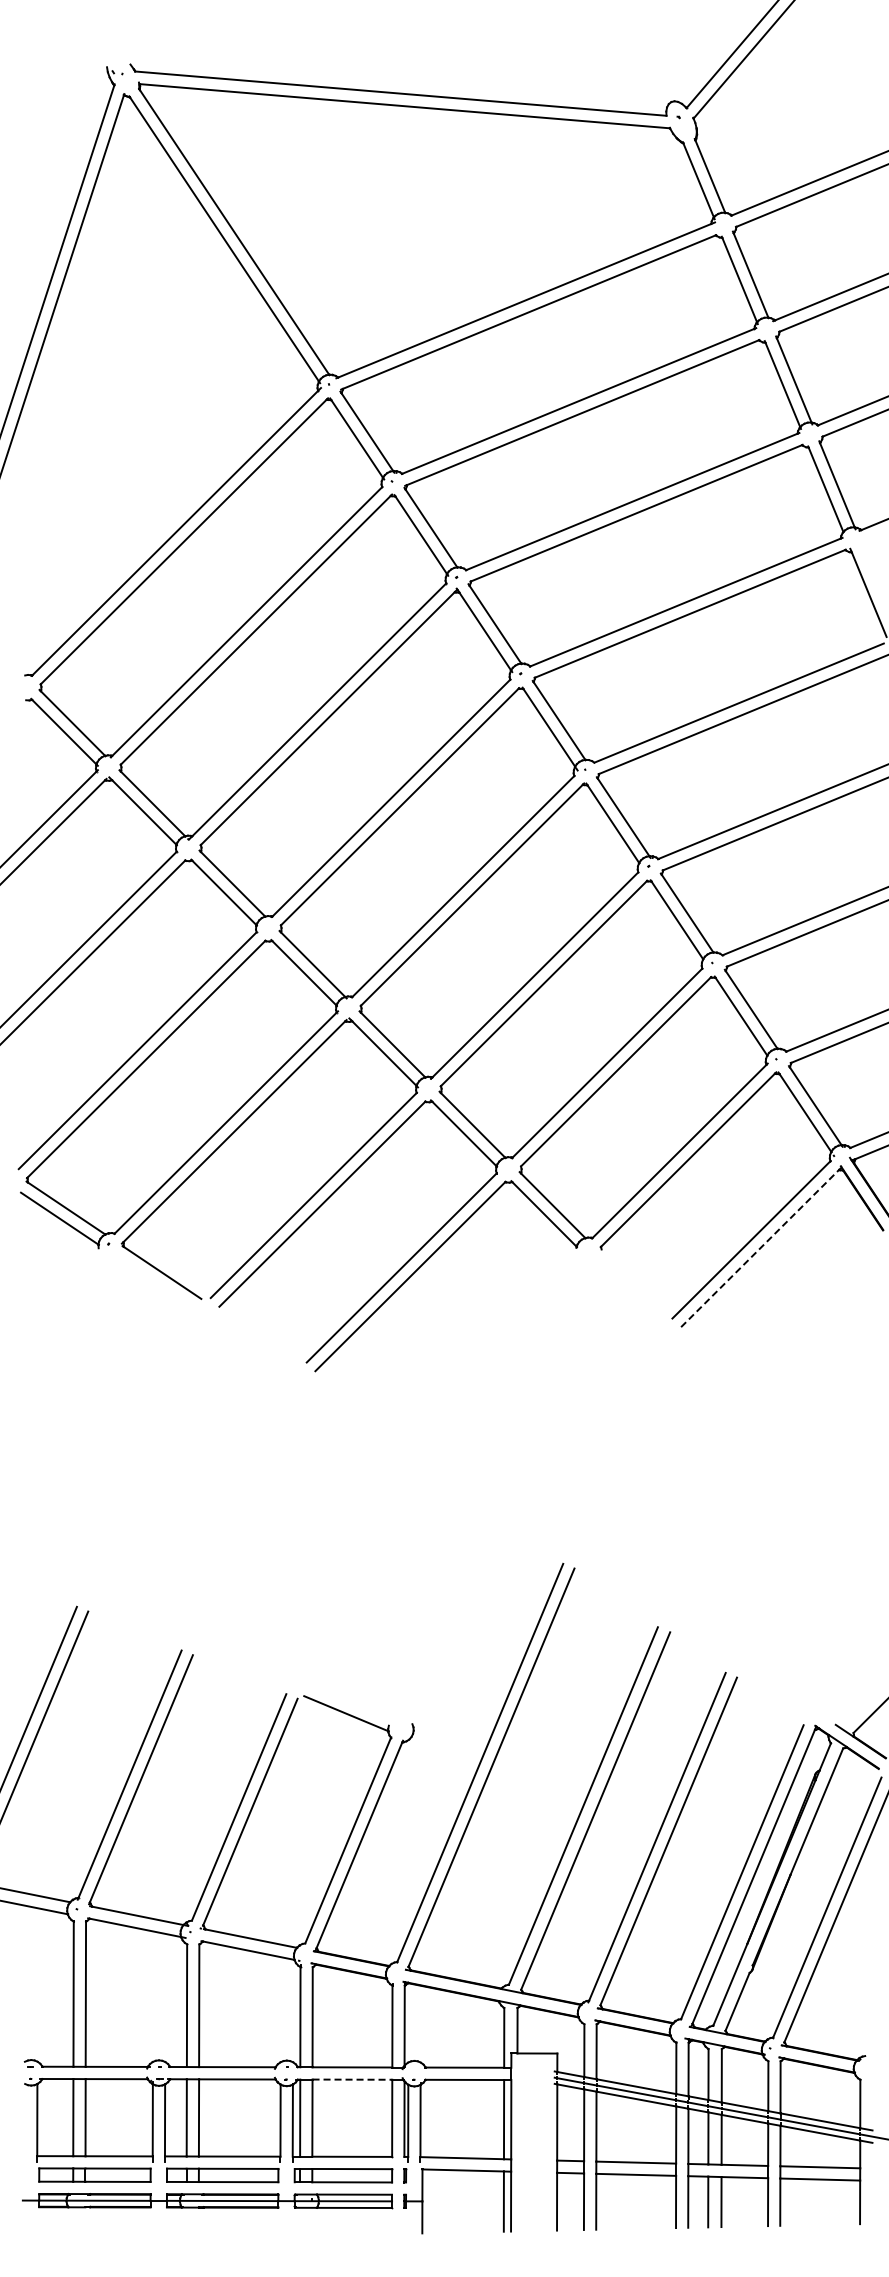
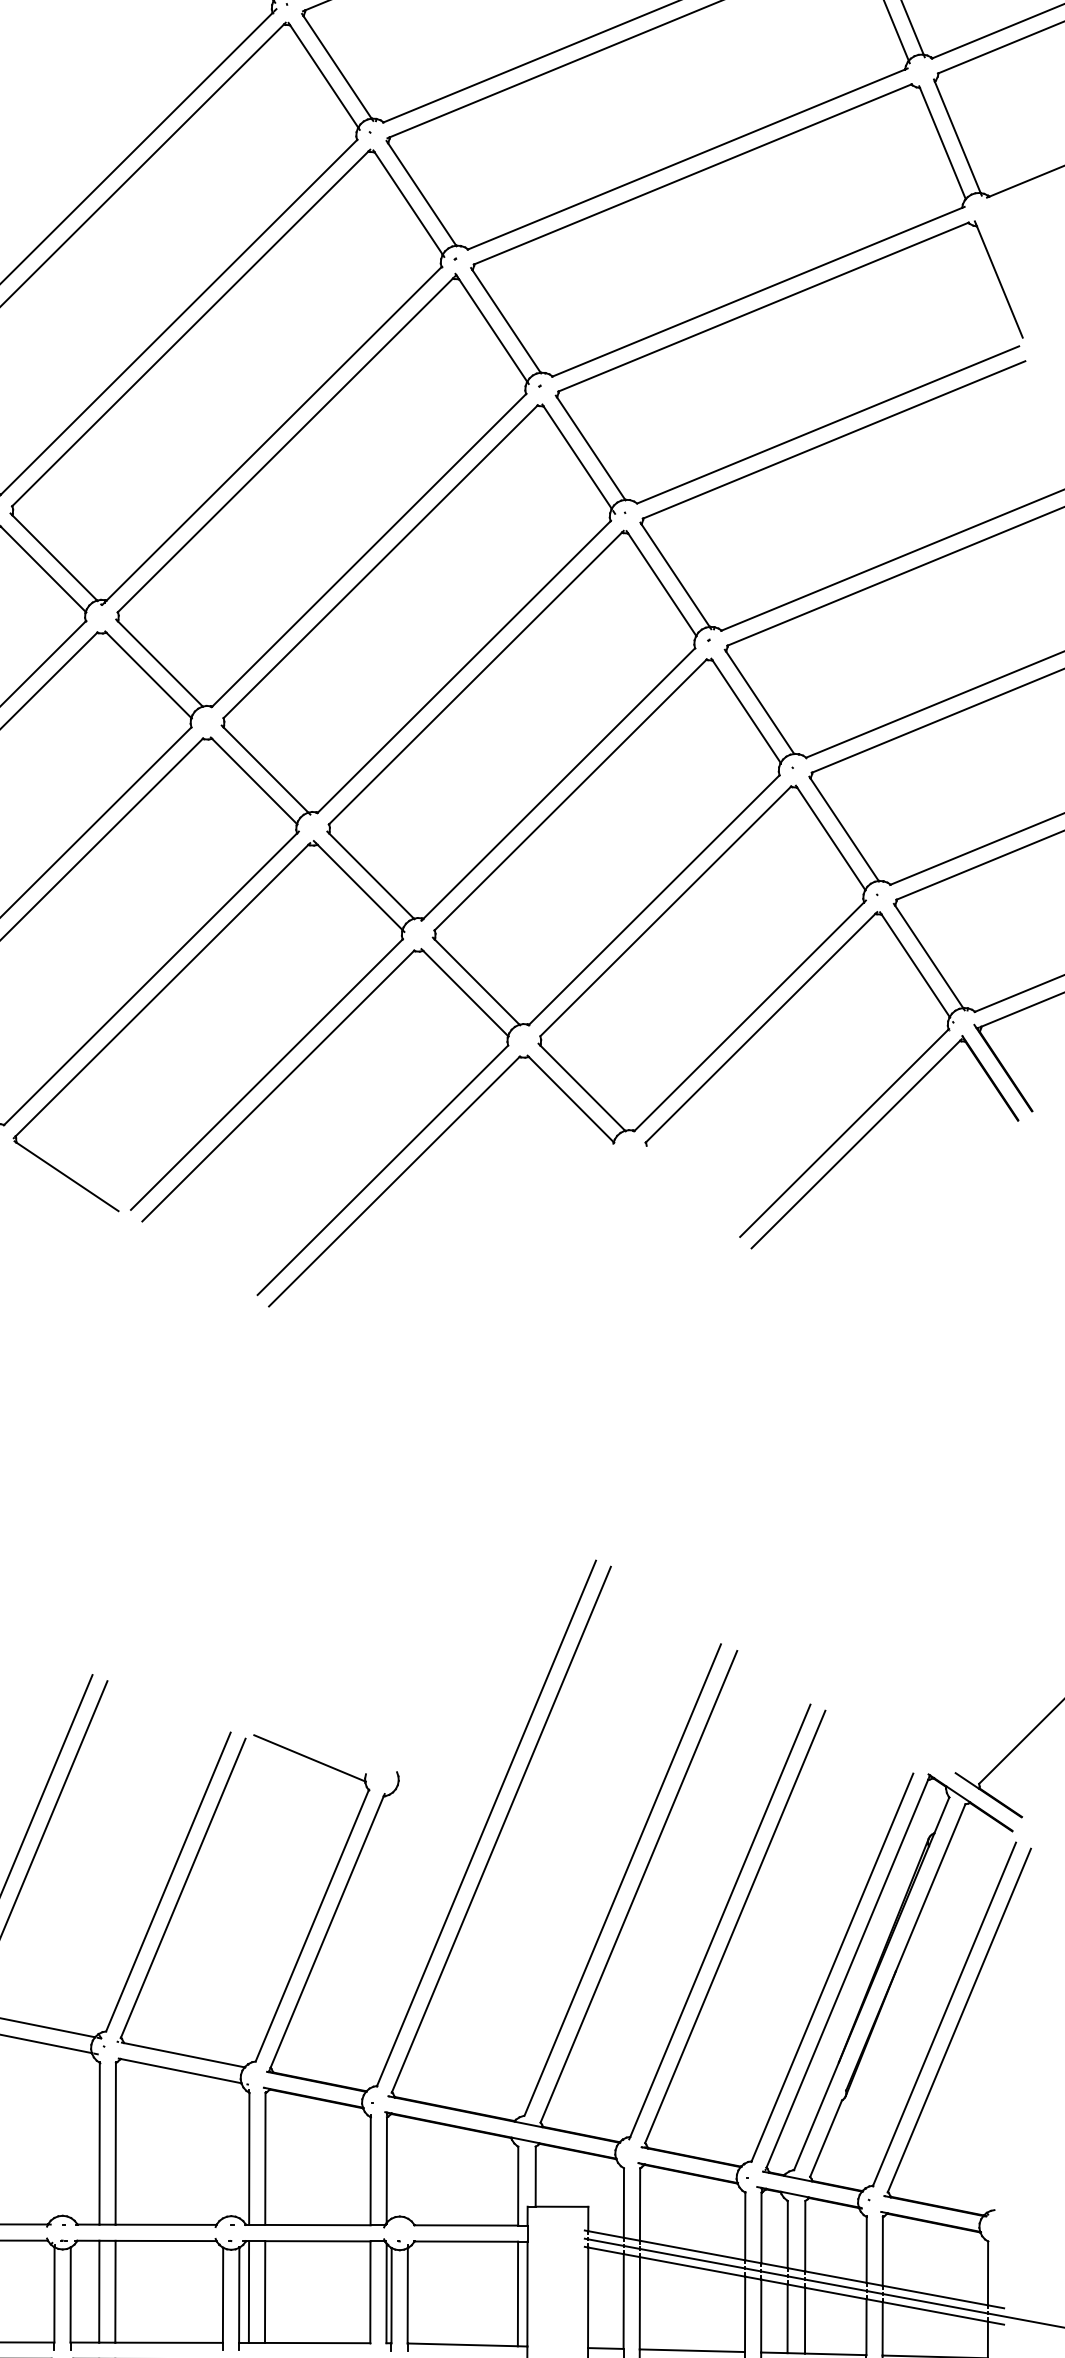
line: (760, 1248) -> (856, 1144), dashed -> solid
line: (352, 2079) -> (317, 2241), dashed -> solid

